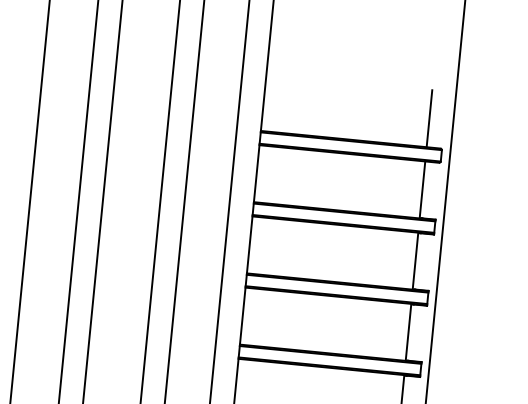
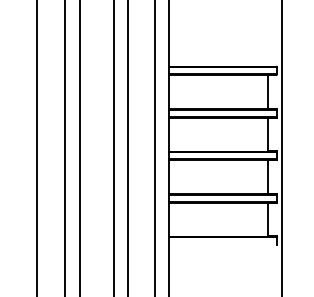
line: (428, 118) -> (267, 49), removed

